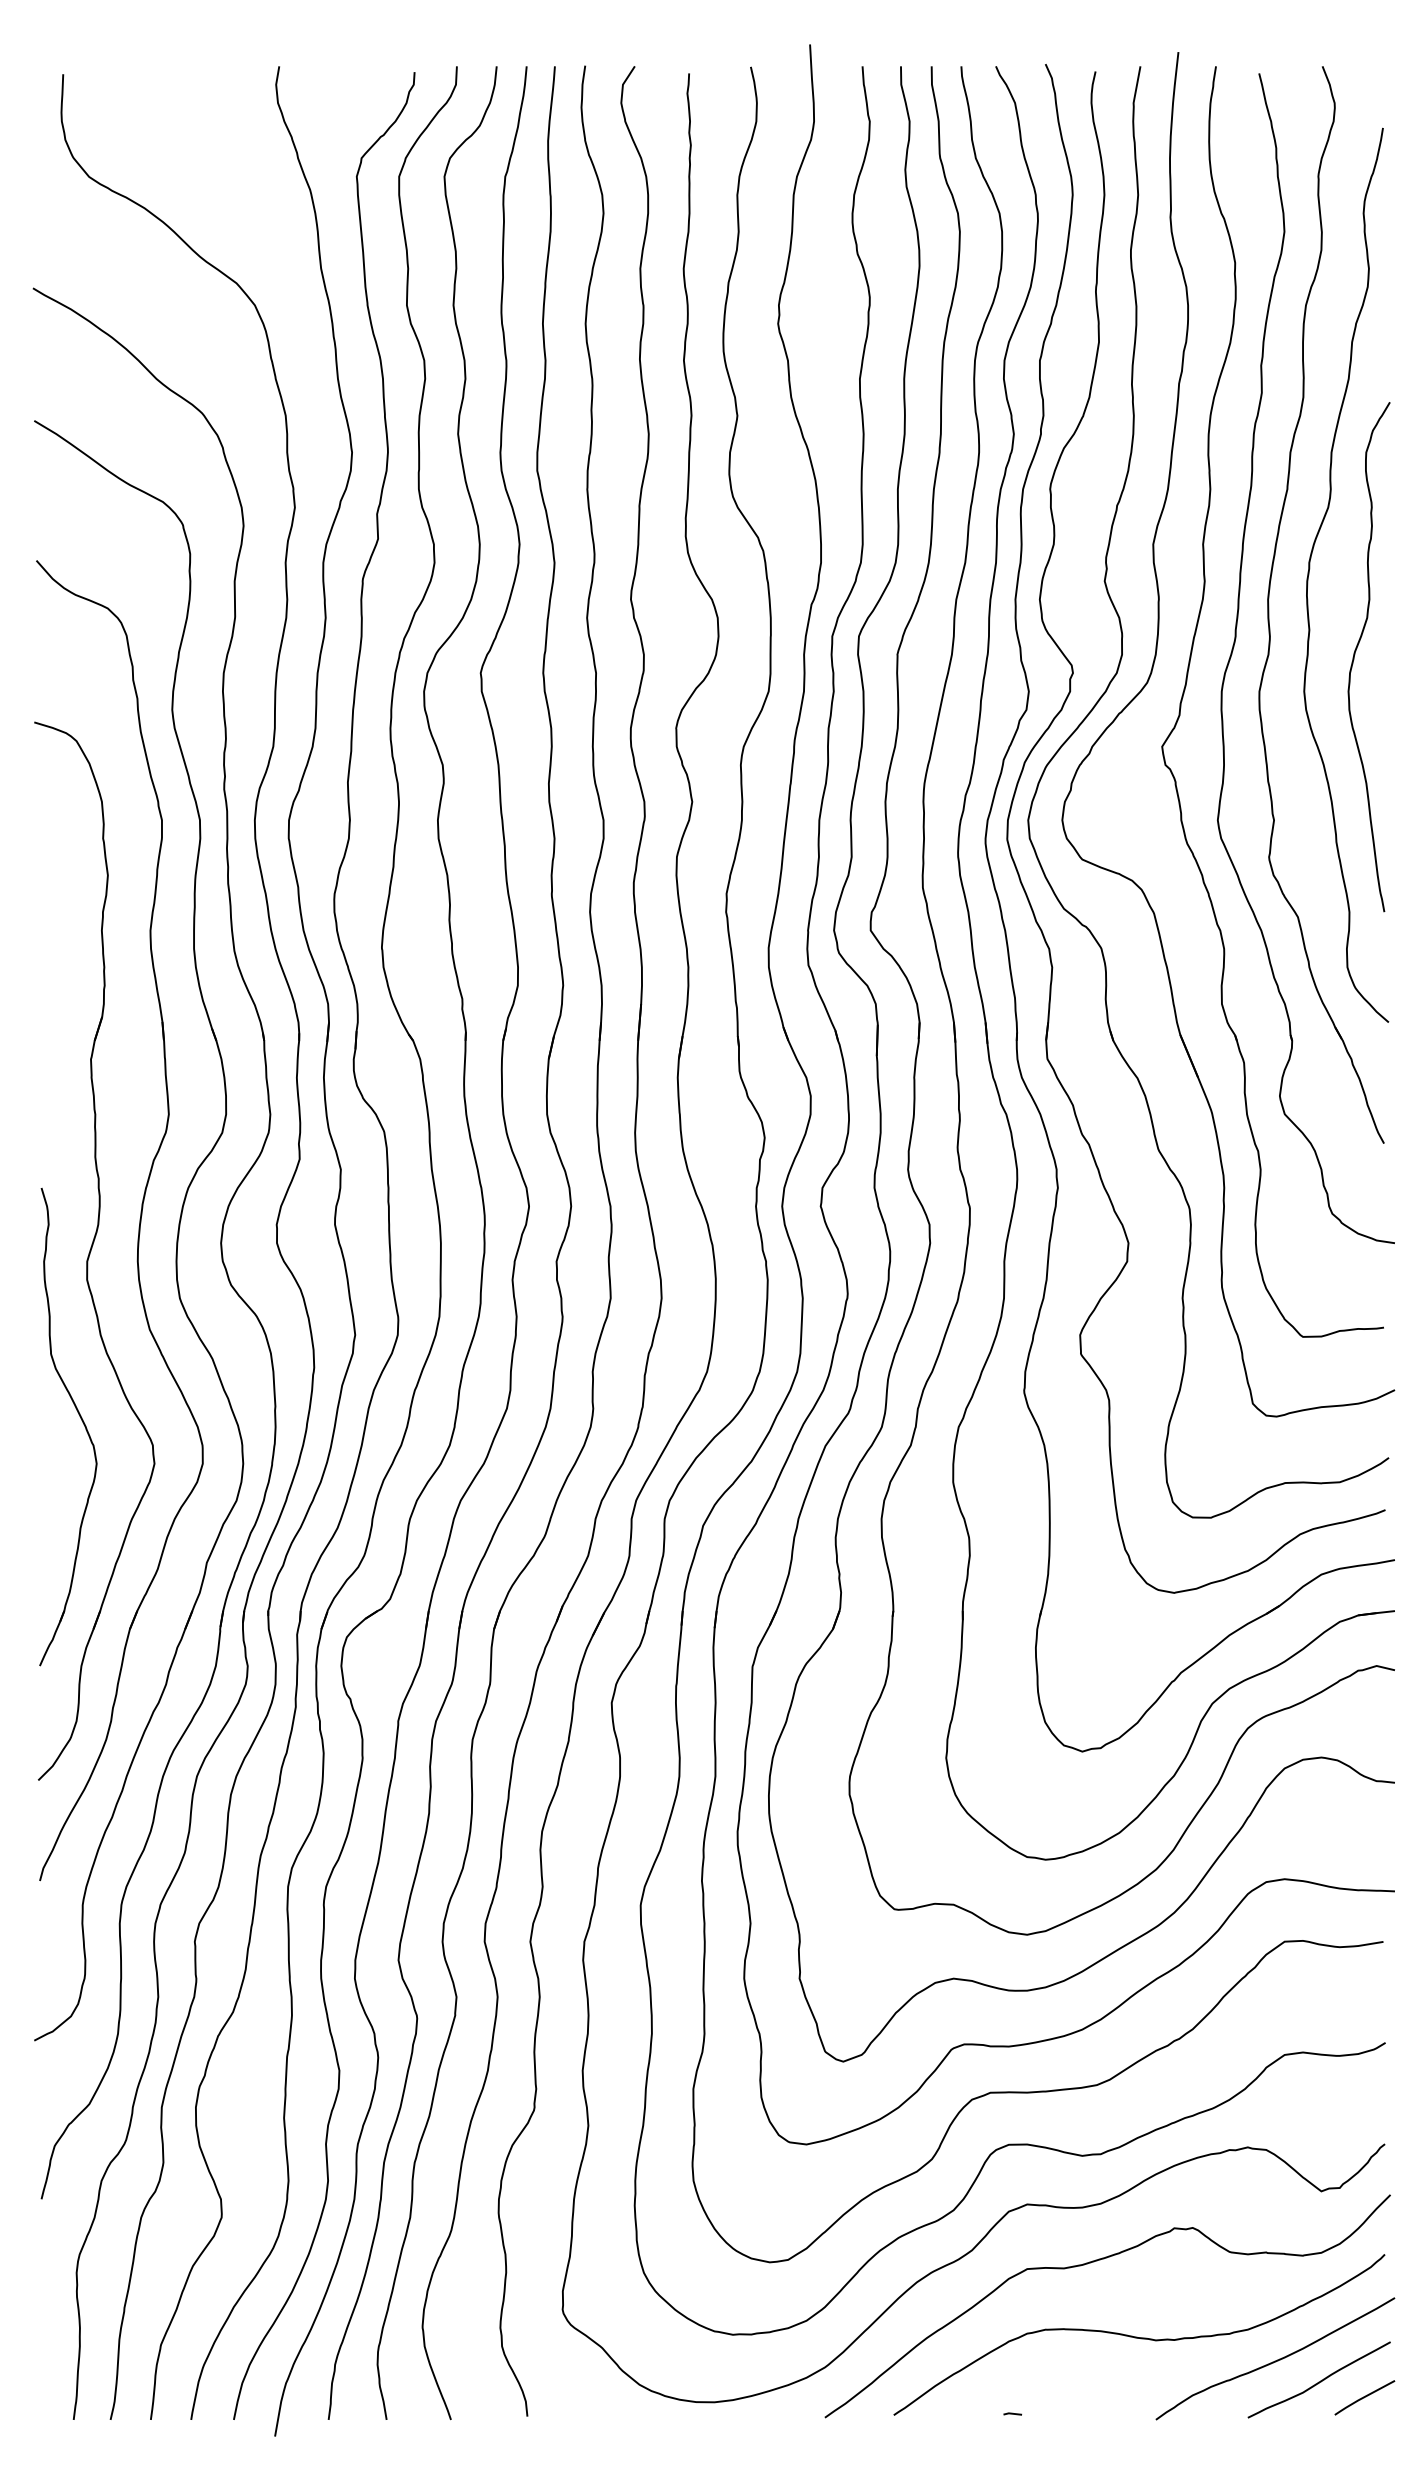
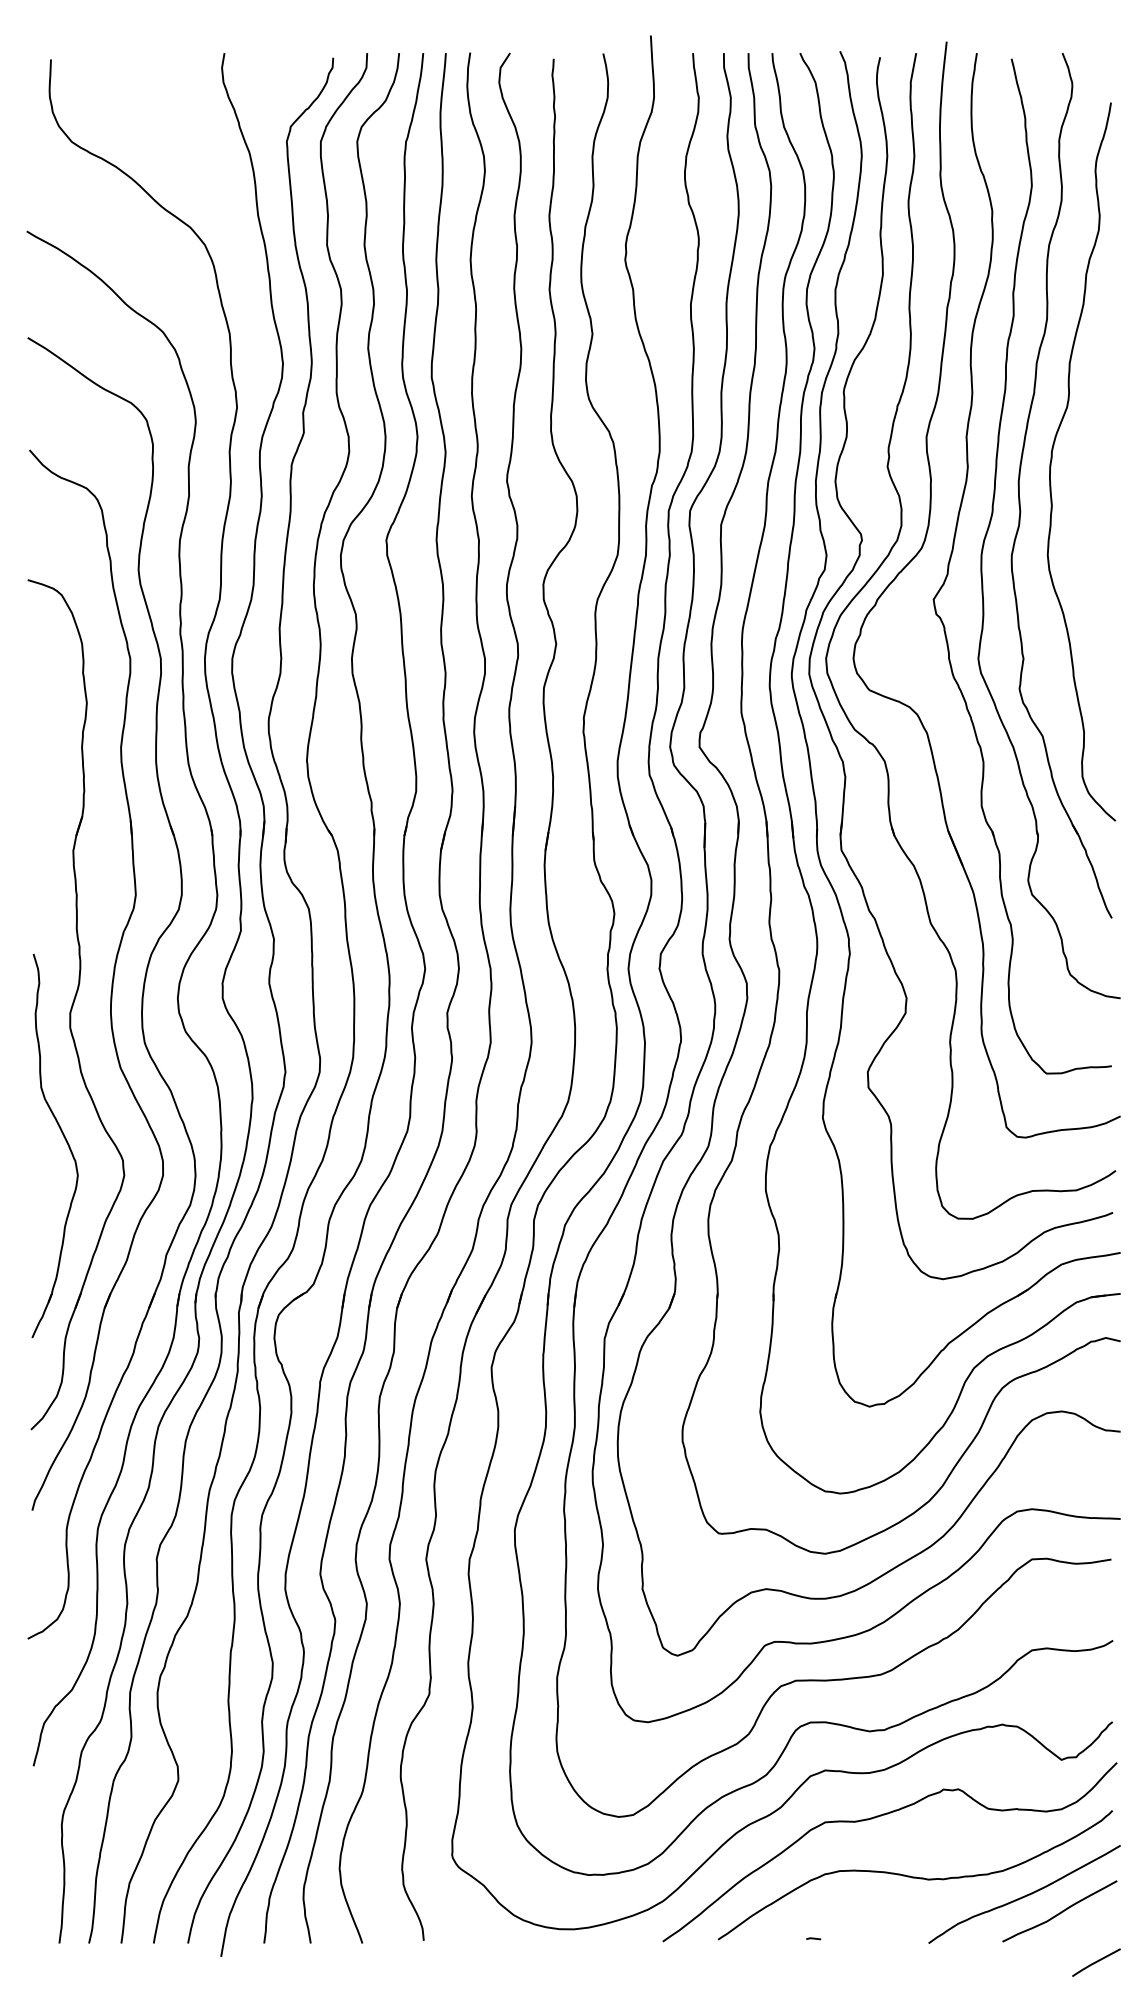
curve: (1355, 654) -> (1088, 525), removed
line: (1364, 2397) -> (1096, 1962), moved

